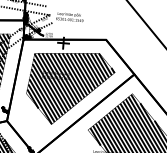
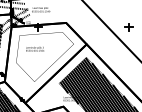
hatch: (69, 87) -> (44, 56), removed

